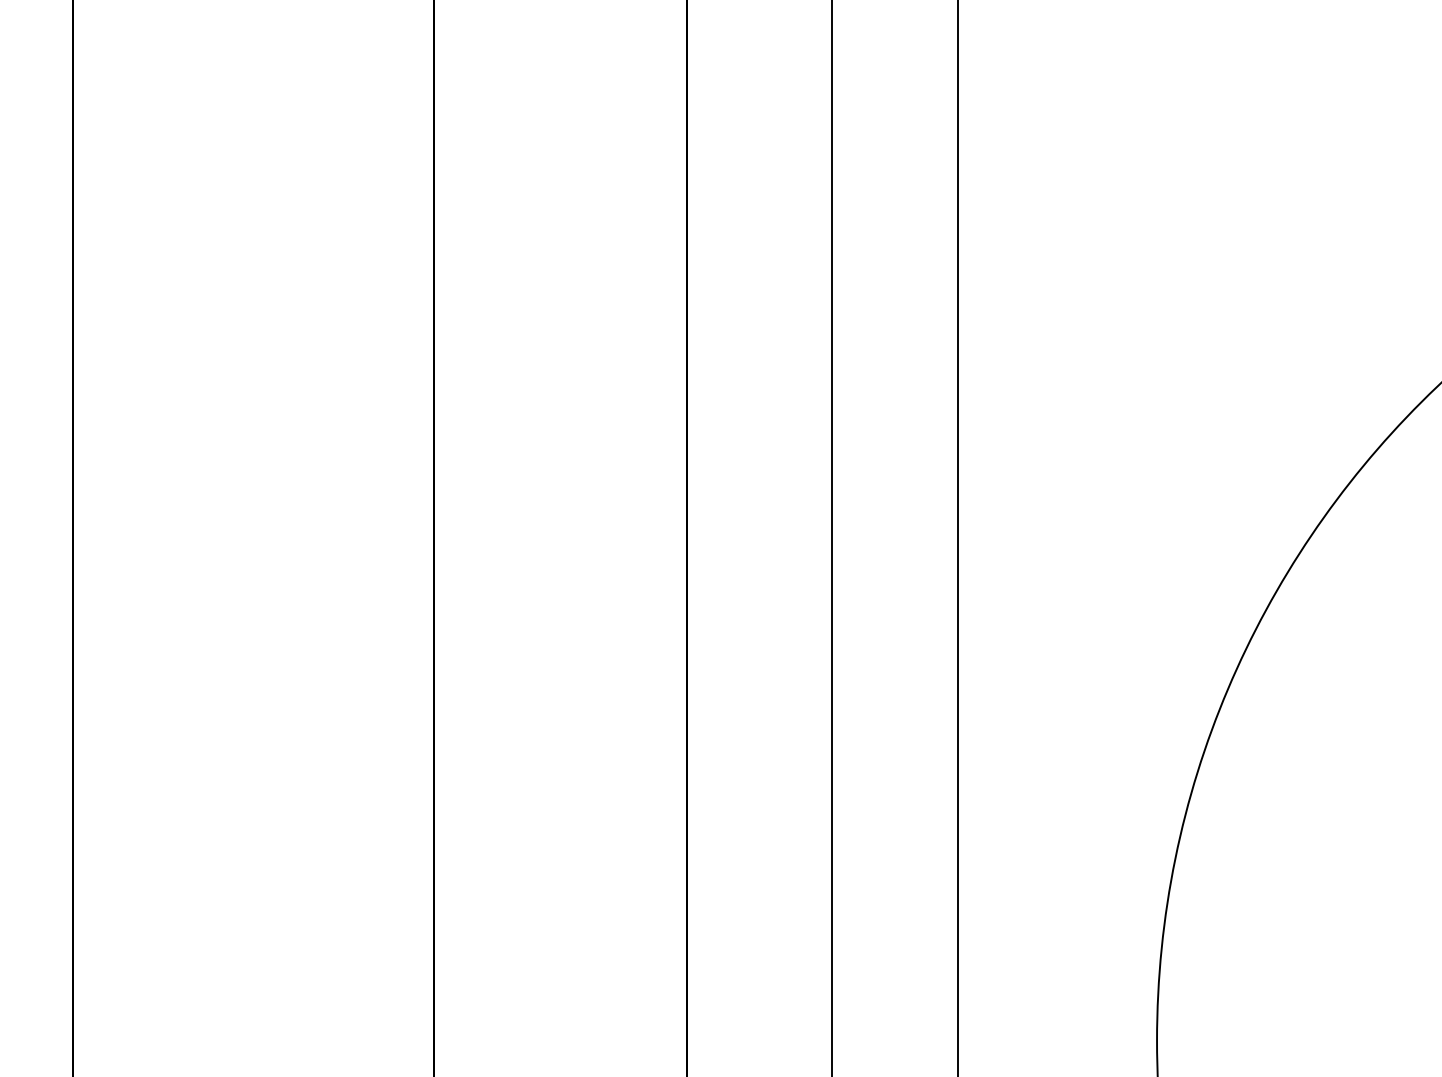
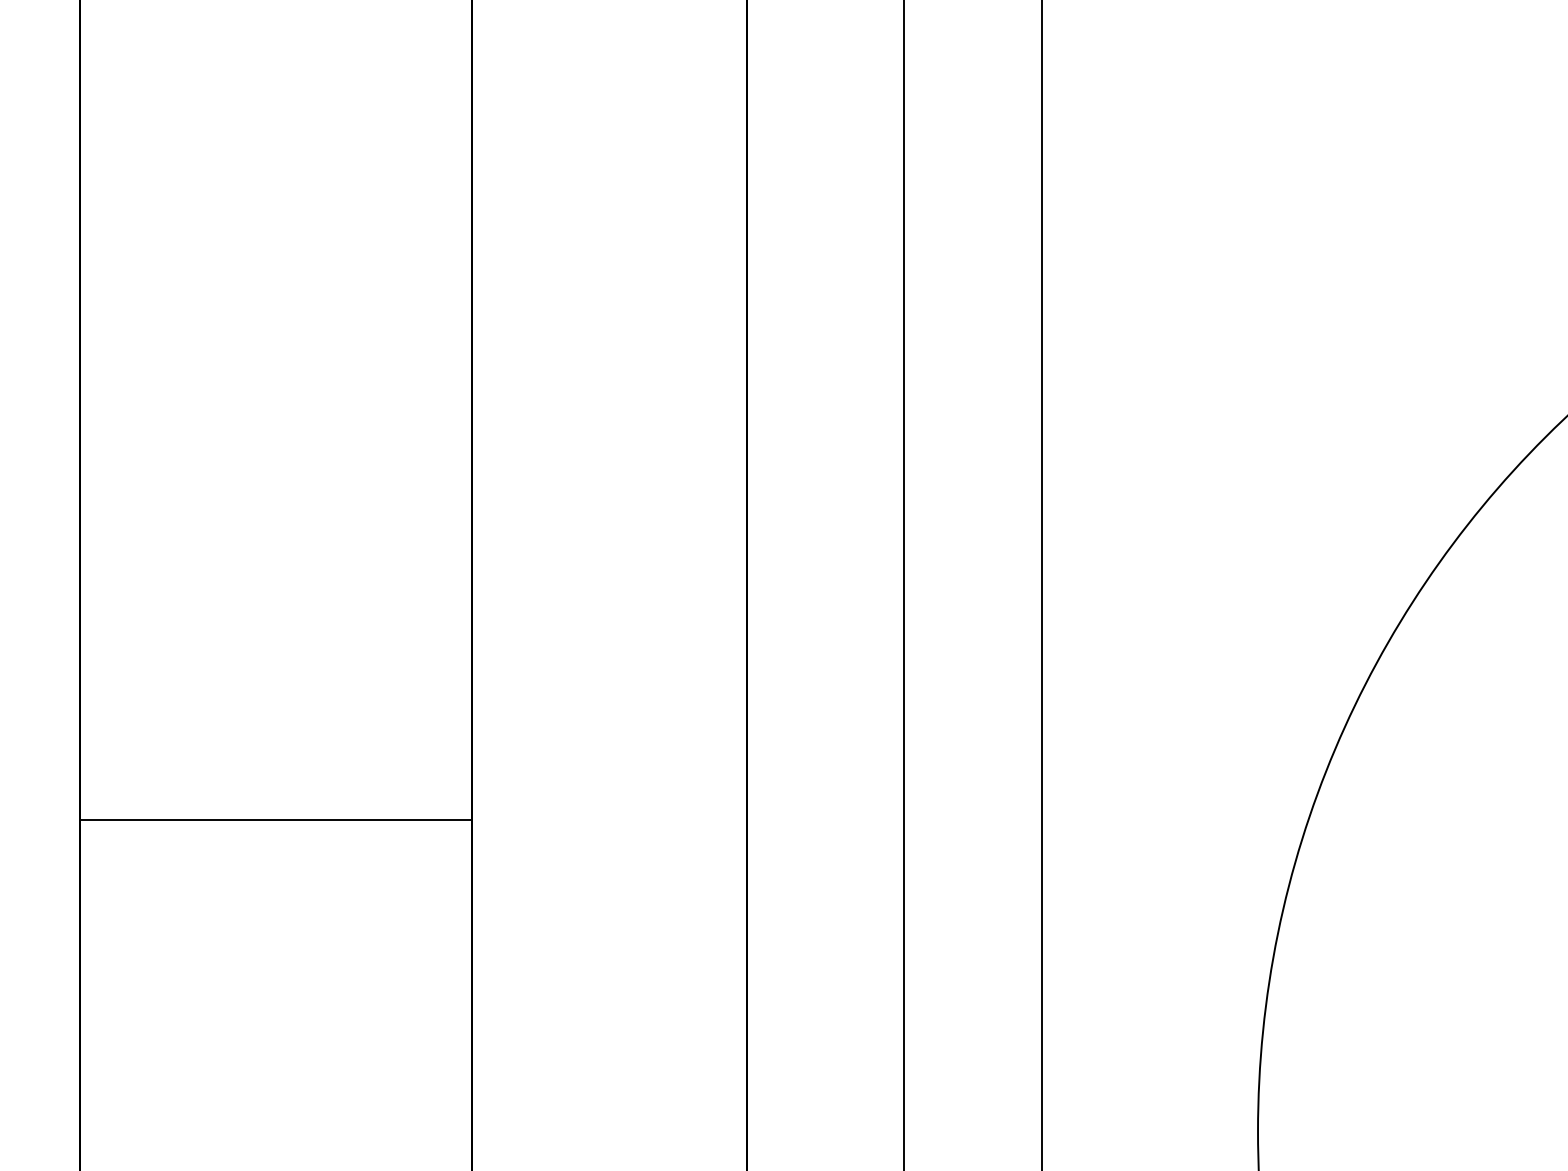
line: (253, 754) -> (275, 820), added

